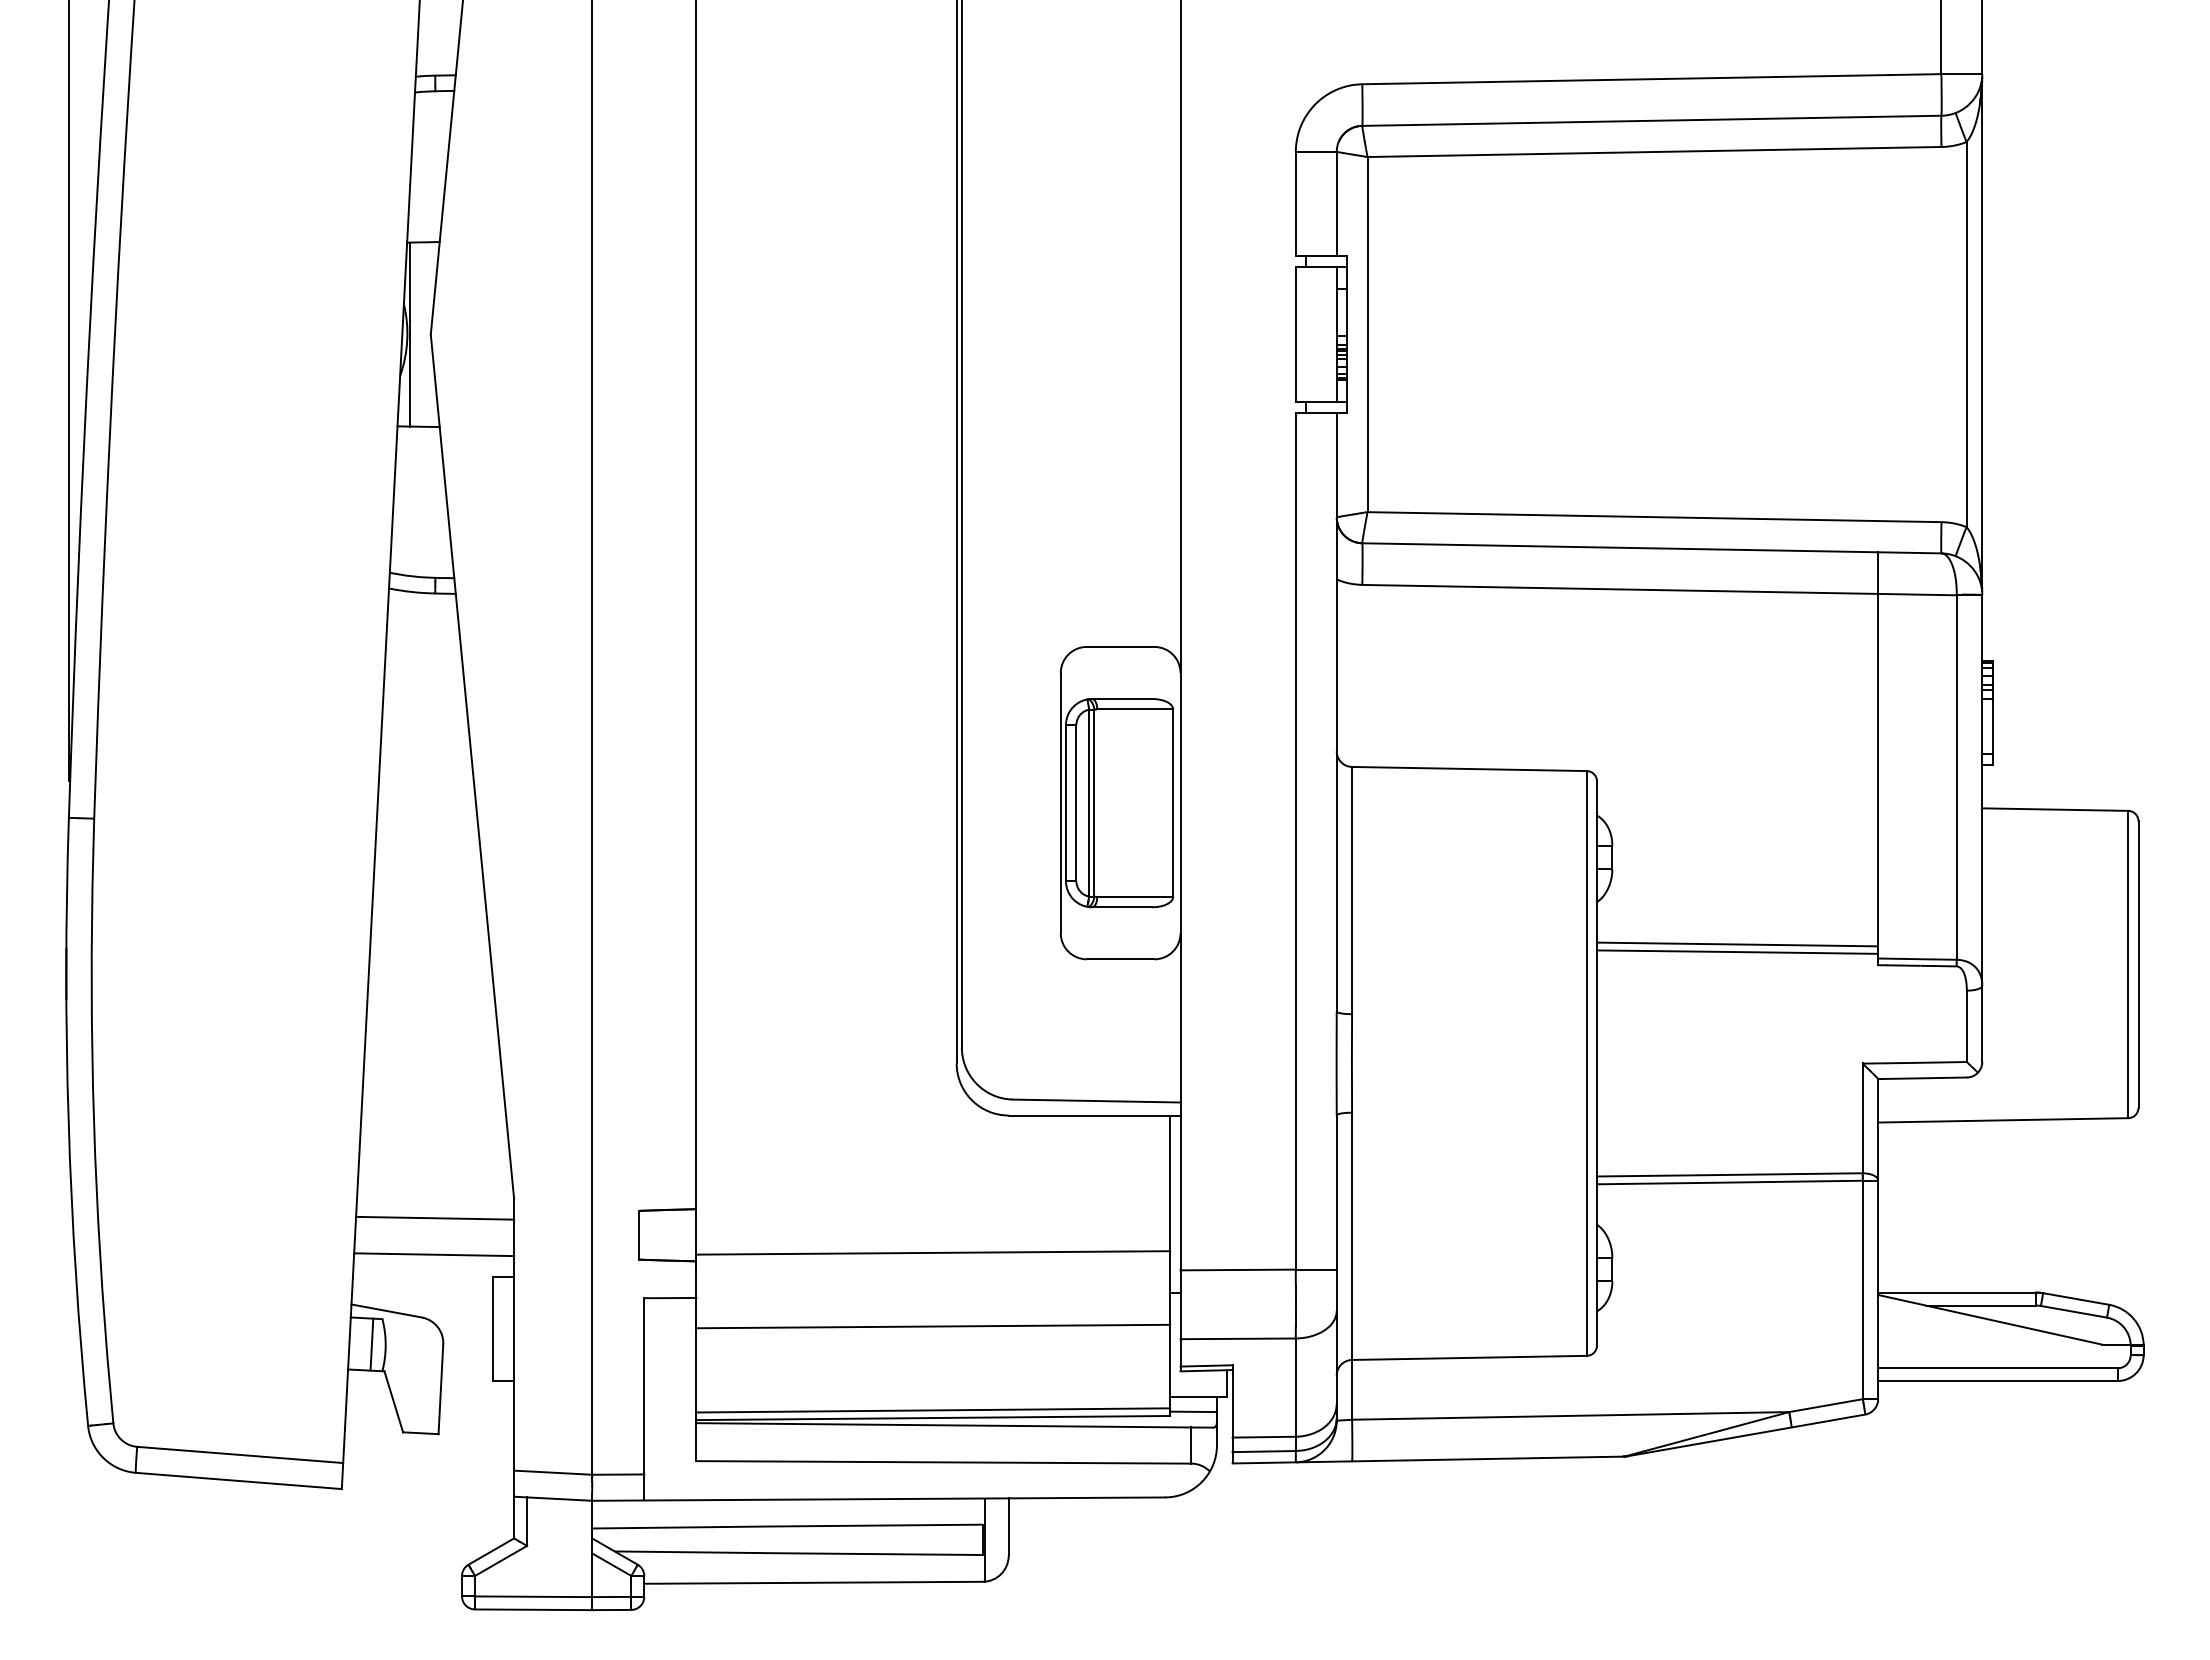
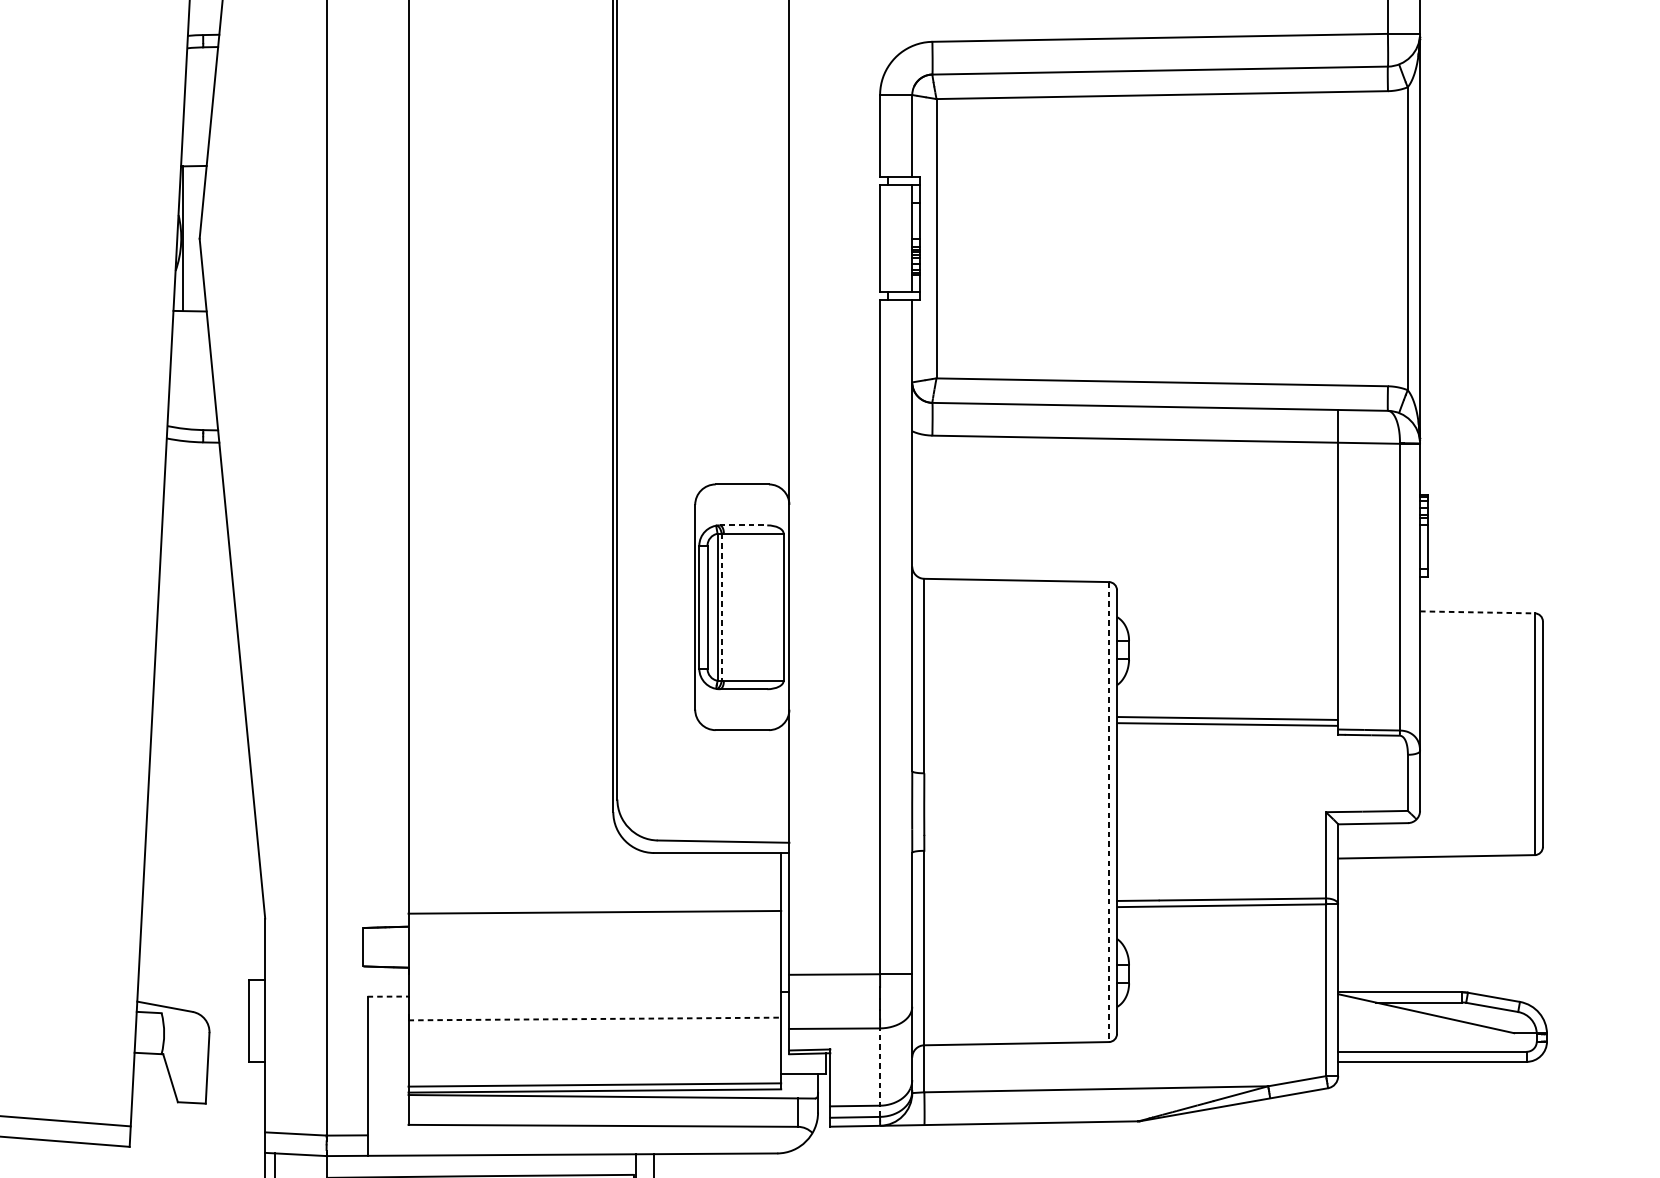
line: (1122, 699) -> (743, 525), solid -> dashed
line: (1094, 803) -> (721, 607), solid -> dashed
line: (2055, 809) -> (1477, 612), solid -> dashed
line: (1586, 1063) -> (1108, 812), solid -> dashed
line: (435, 1217) -> (203, 933), removed
line: (933, 1252) -> (595, 912), moved
line: (434, 1254) -> (202, 962), removed
line: (670, 1298) -> (388, 996), solid -> dashed
line: (933, 1326) -> (595, 1018), solid -> dashed
line: (371, 1344) -> (153, 1033), removed
line: (1295, 1394) -> (879, 1072), solid -> dashed
line: (1193, 1411) -> (799, 1085), removed

